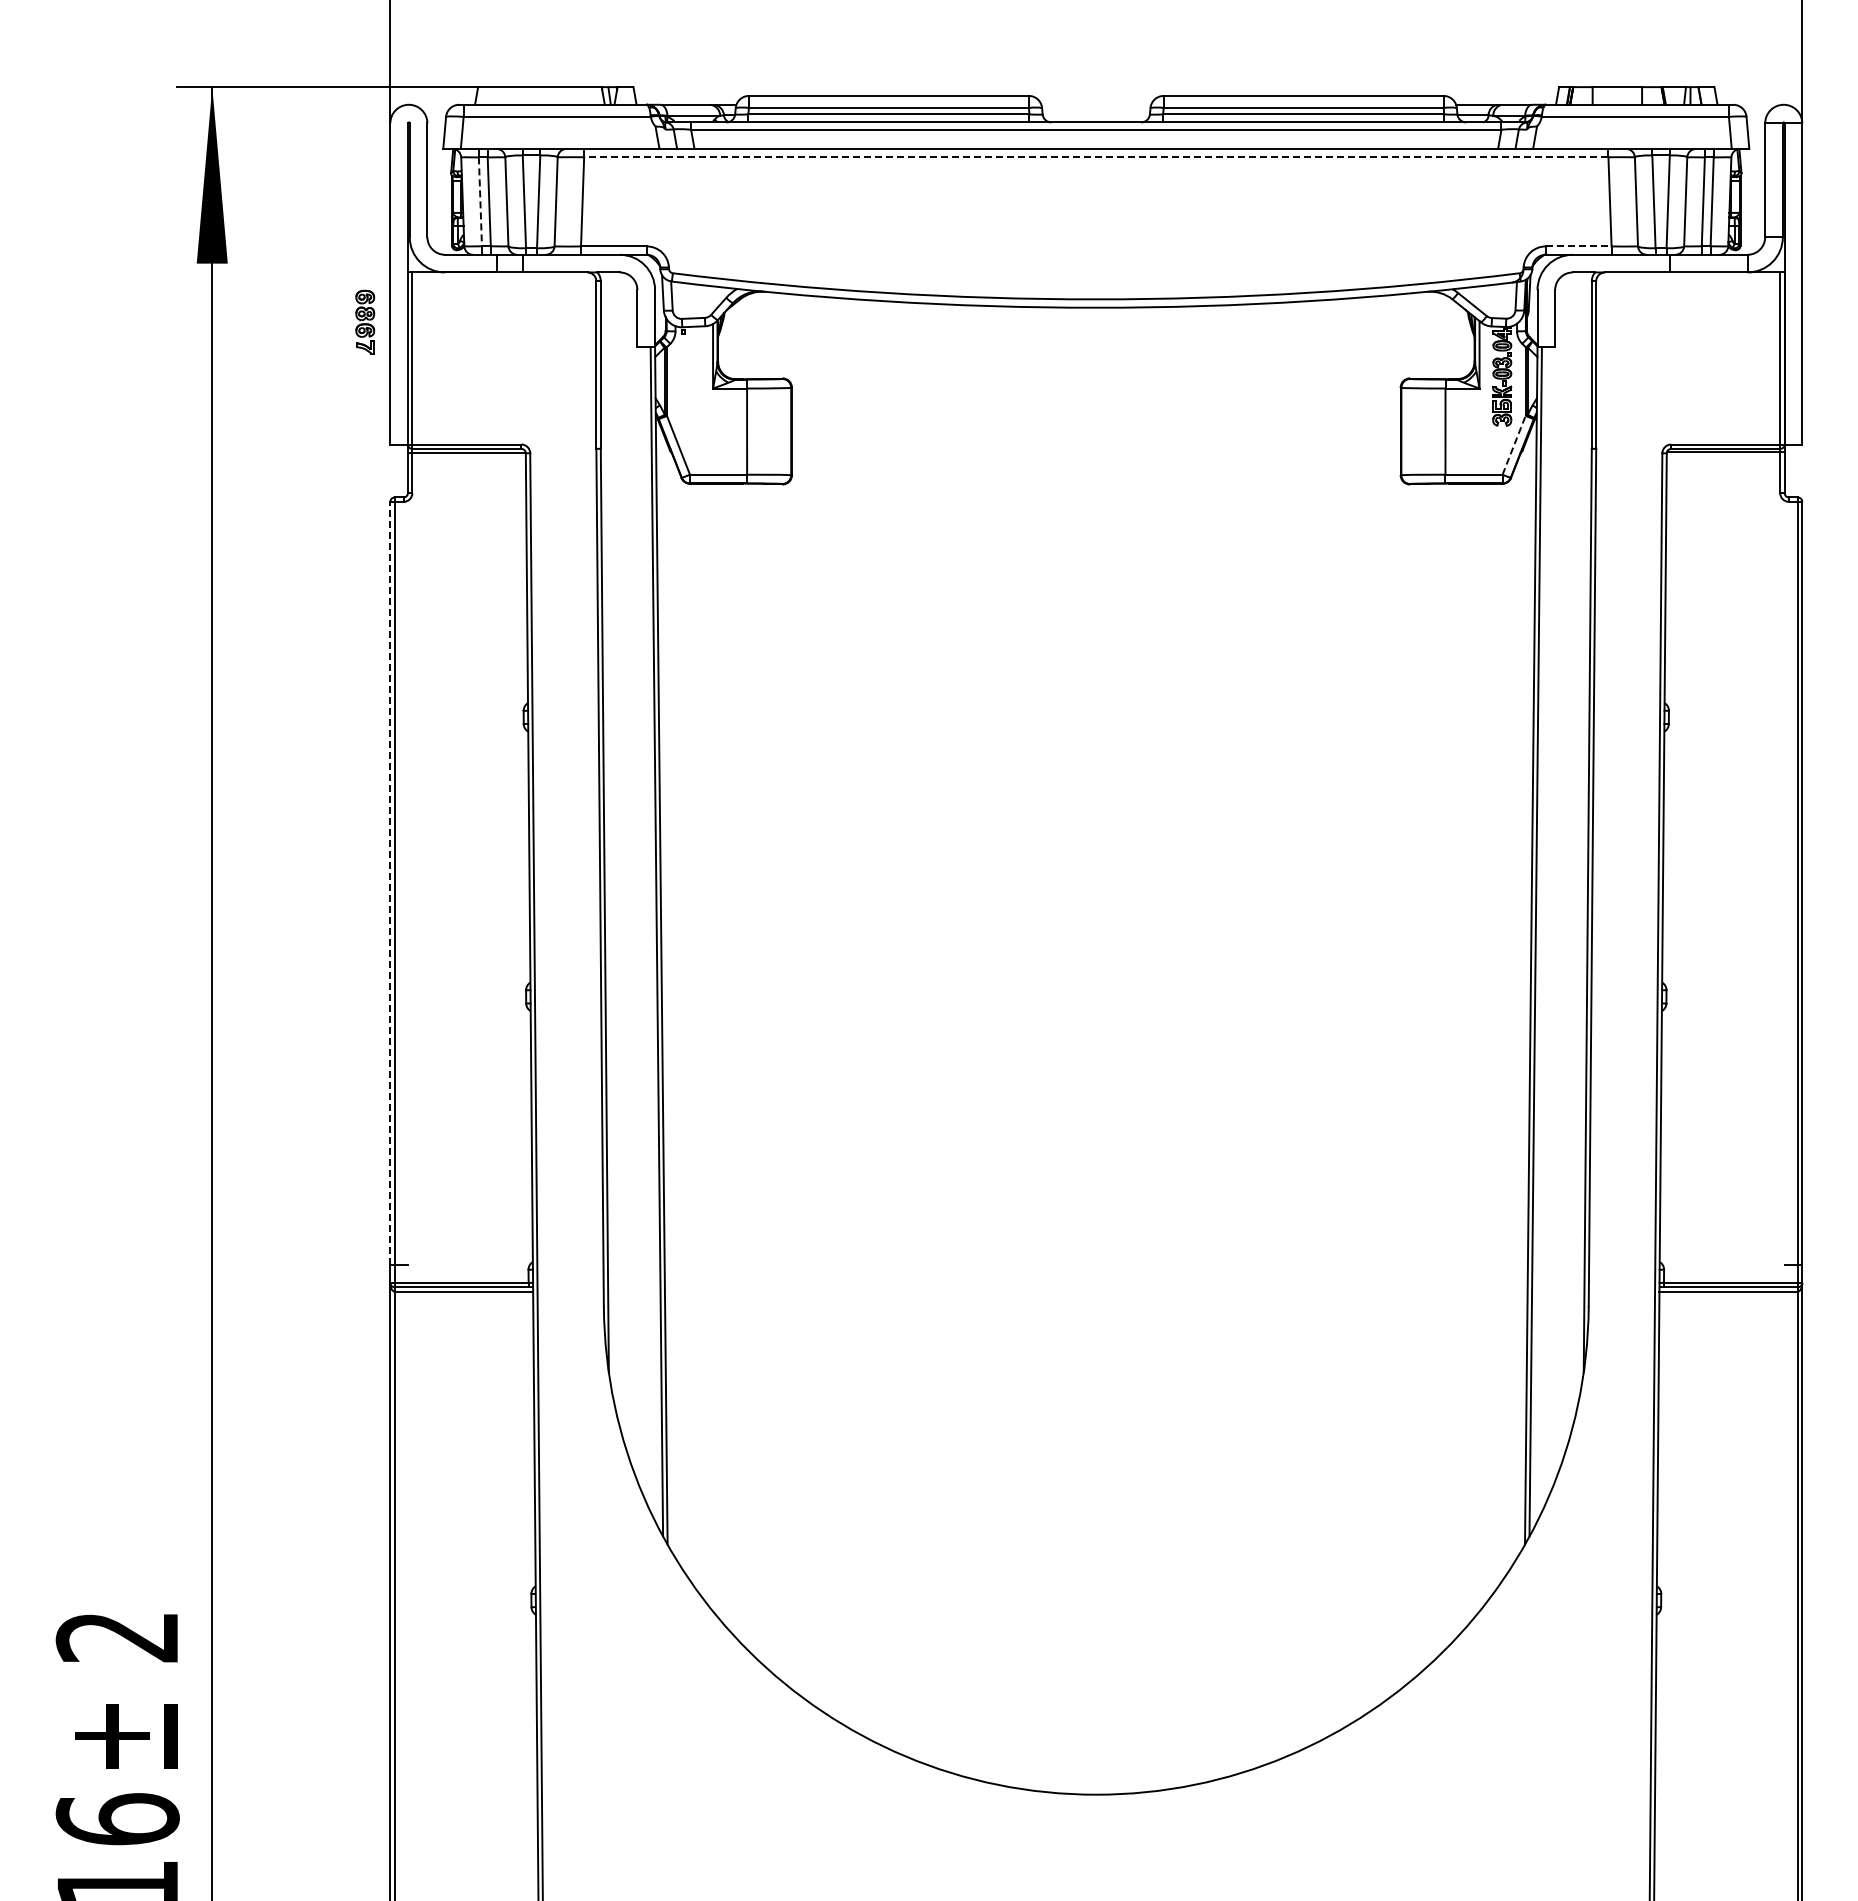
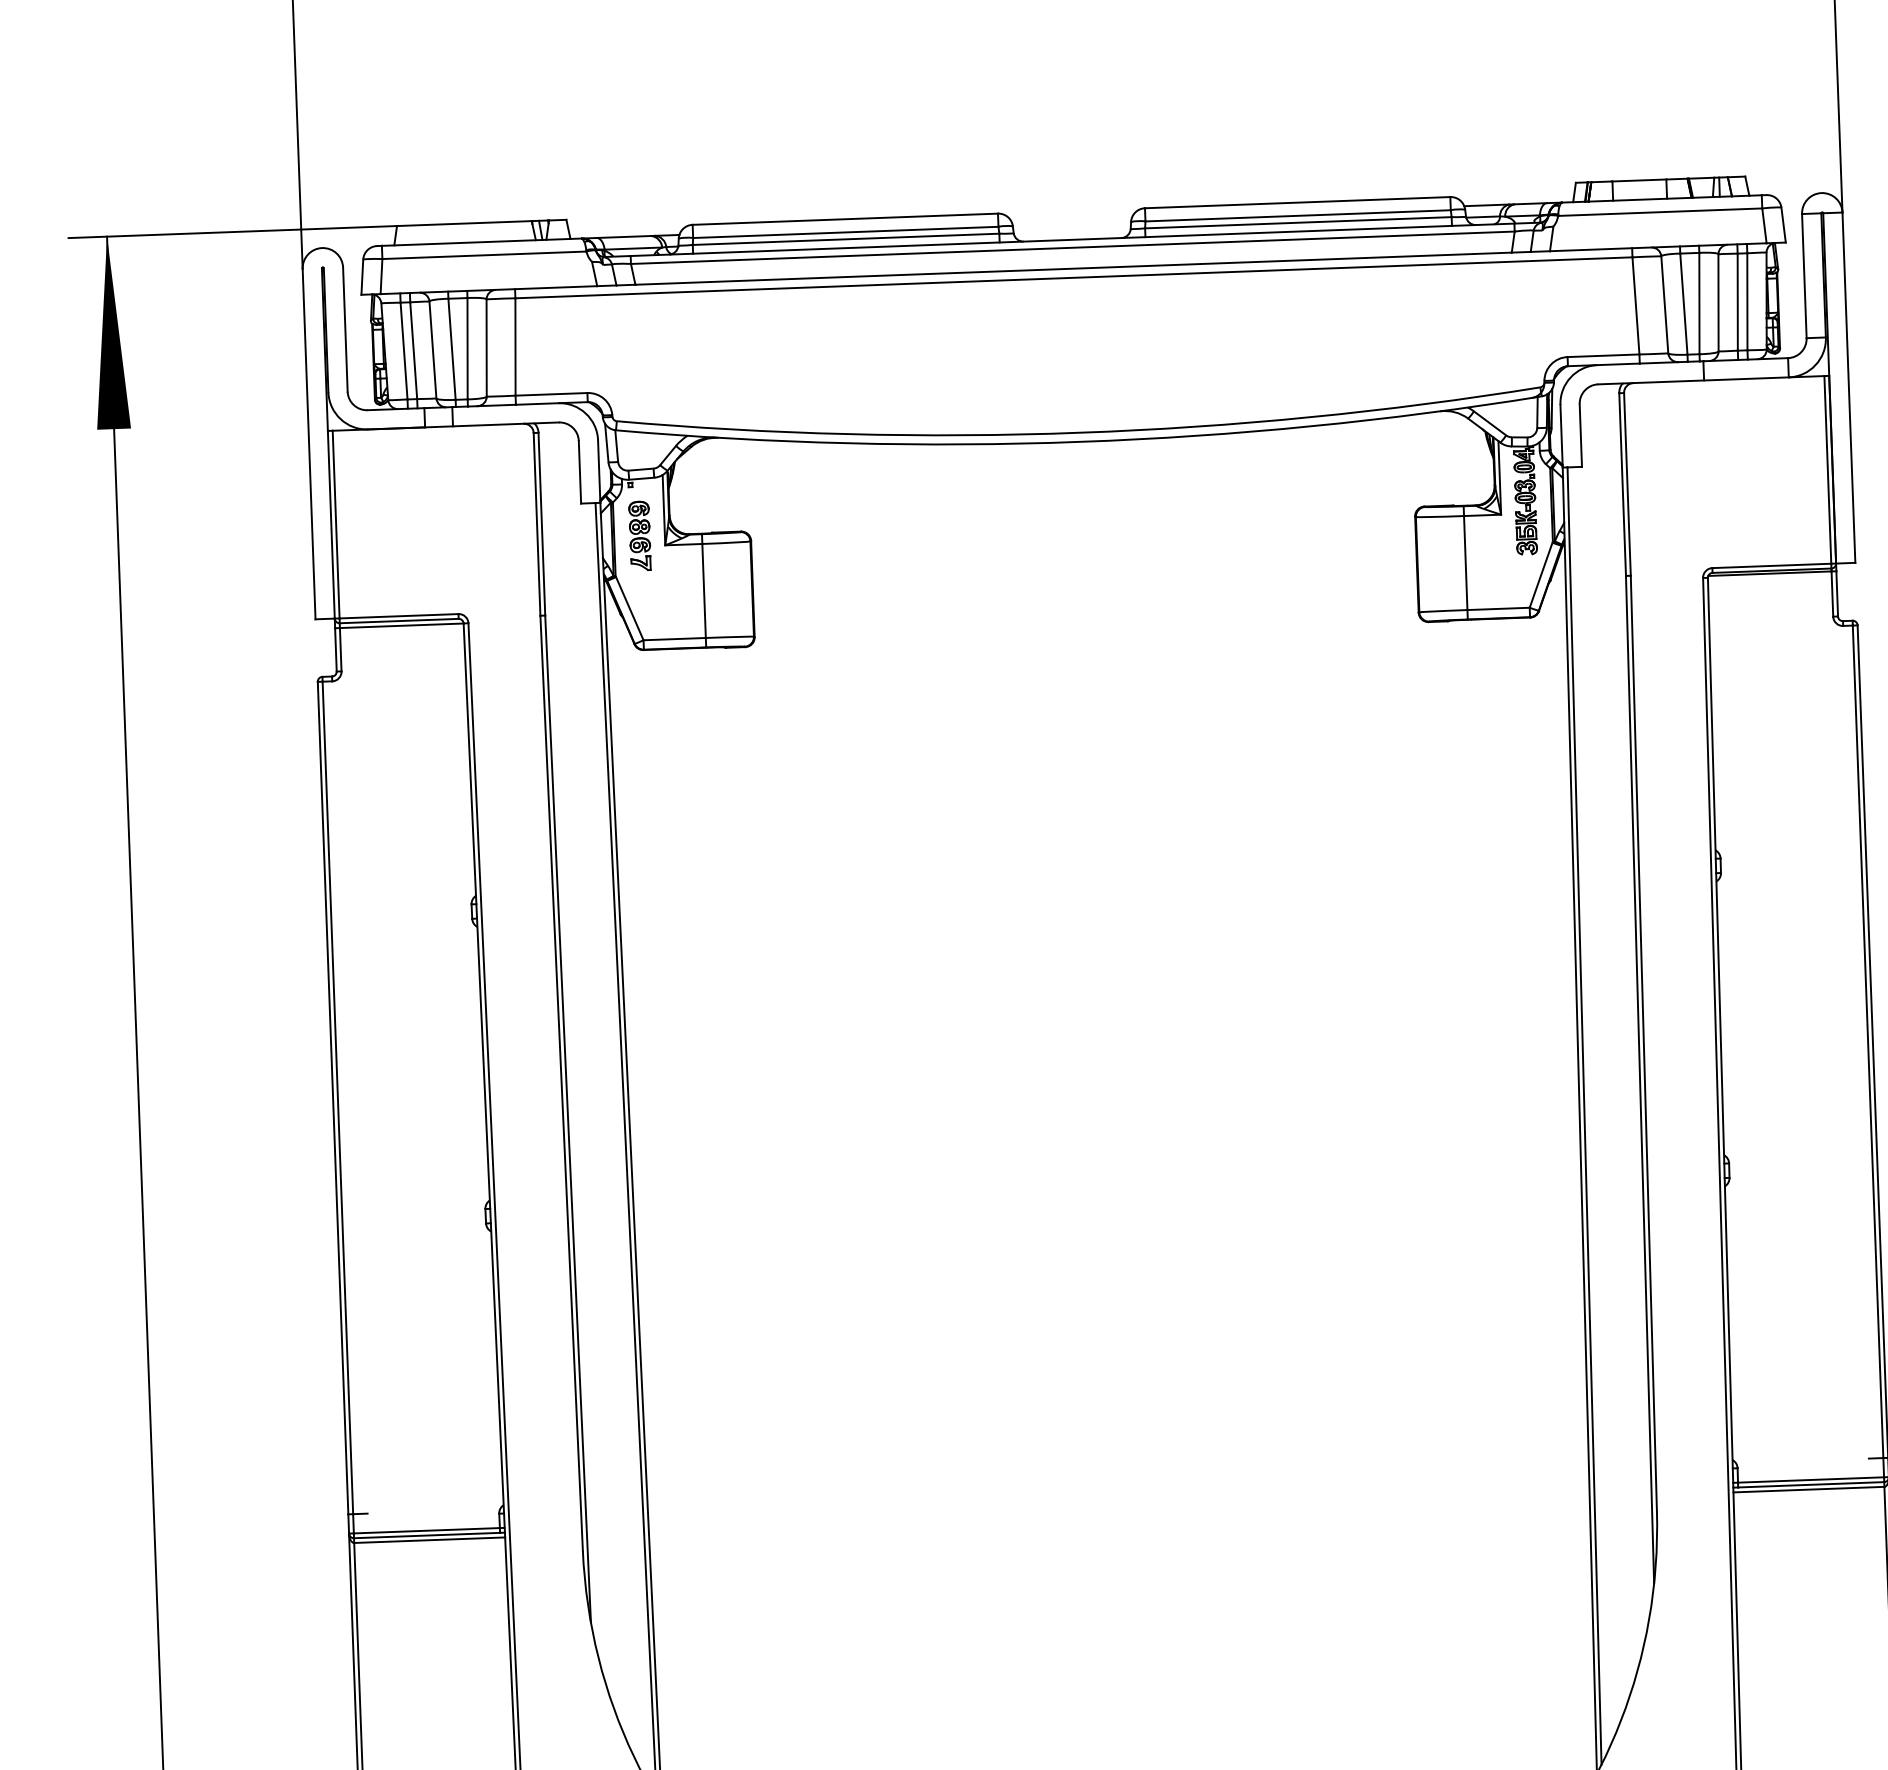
line: (1095, 157) -> (1073, 278), dashed -> solid
line: (480, 202) -> (404, 351), dashed -> solid
line: (1578, 246) -> (1603, 355), dashed -> solid
part: (365, 321) -> (640, 535), moved
line: (1514, 445) -> (1541, 575), dashed -> solid
line: (390, 883) -> (333, 1098), dashed -> solid

